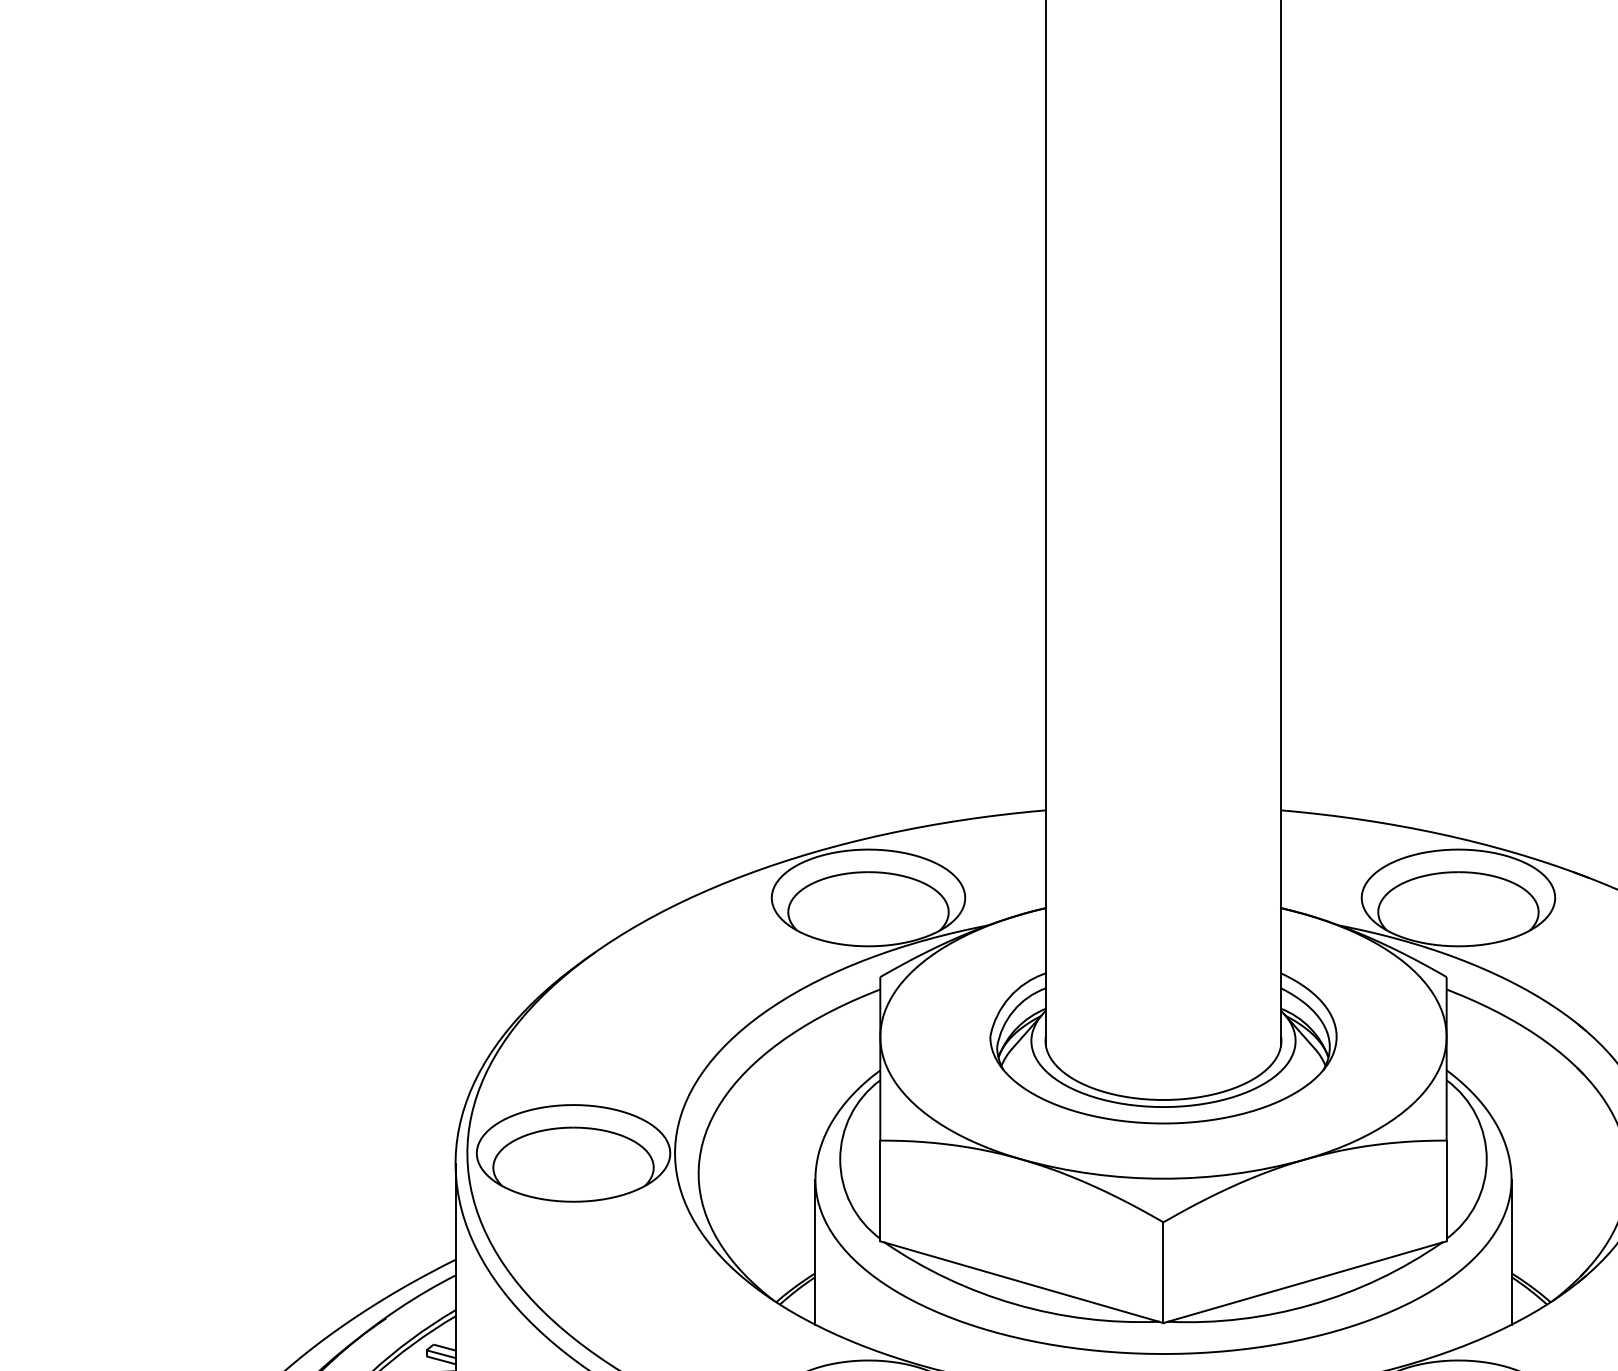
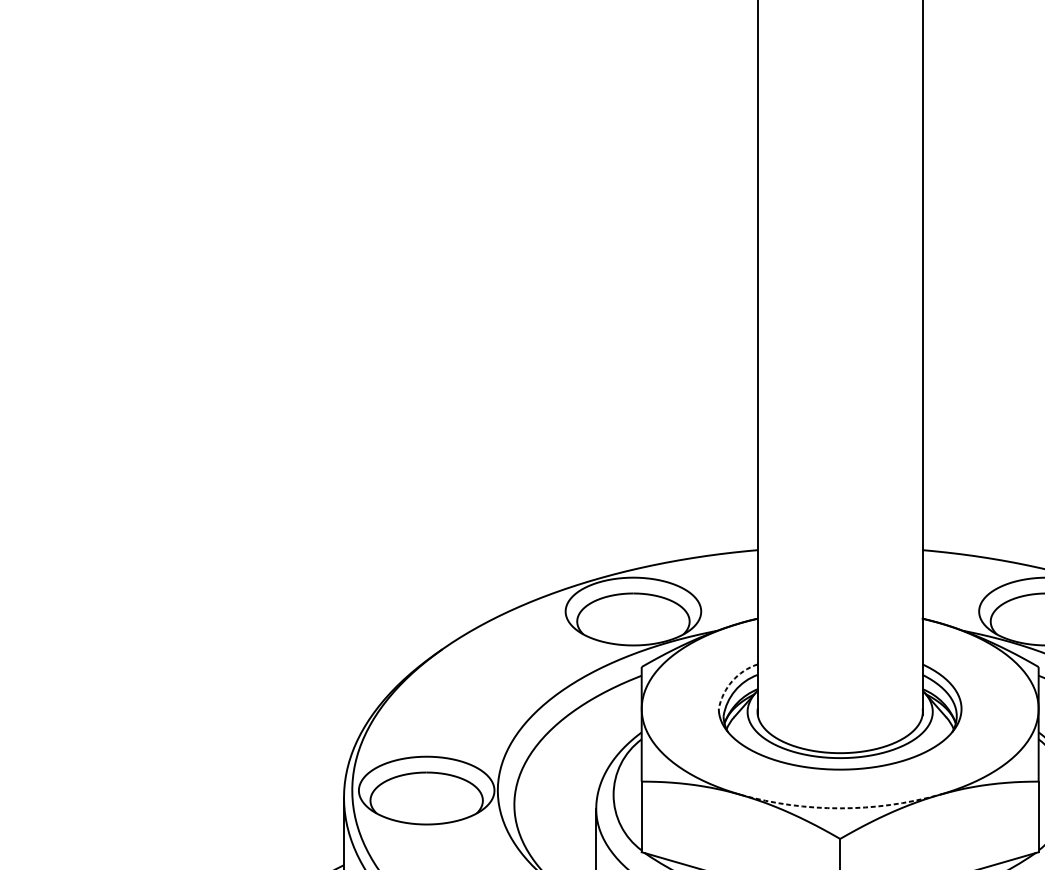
arc: (1009, 997) -> (732, 681), solid -> dashed
arc: (1163, 1178) -> (840, 808), solid -> dashed

